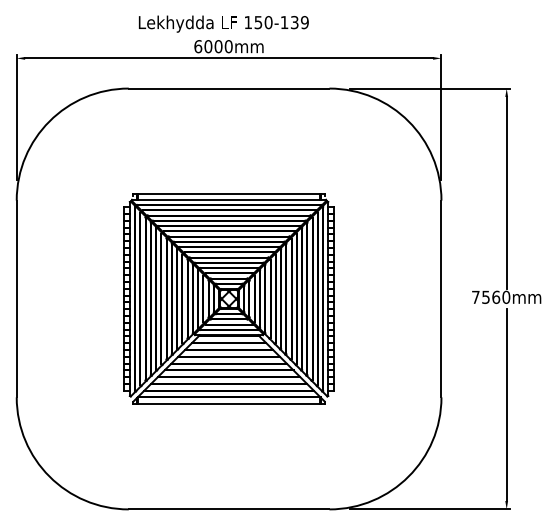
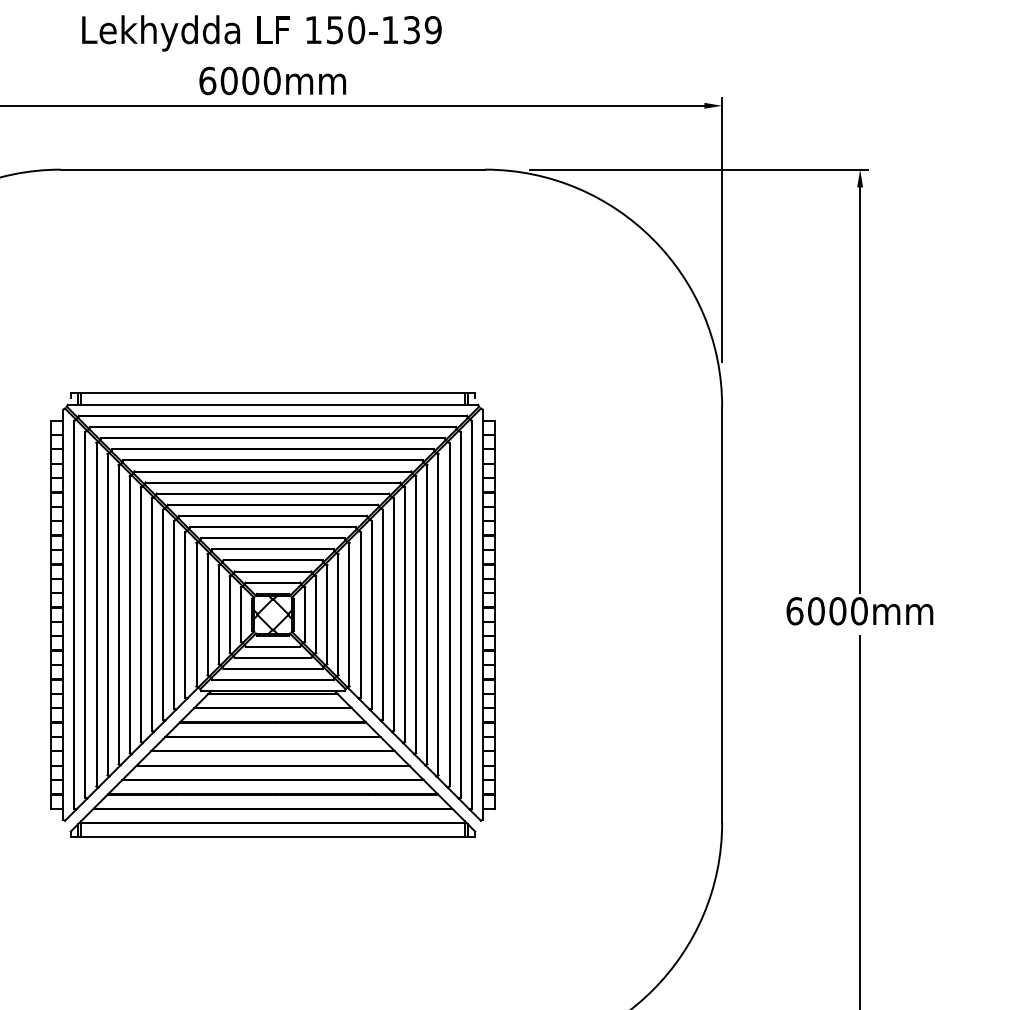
text: (486, 296) -> (817, 609), 7560mm -> 6000mm

